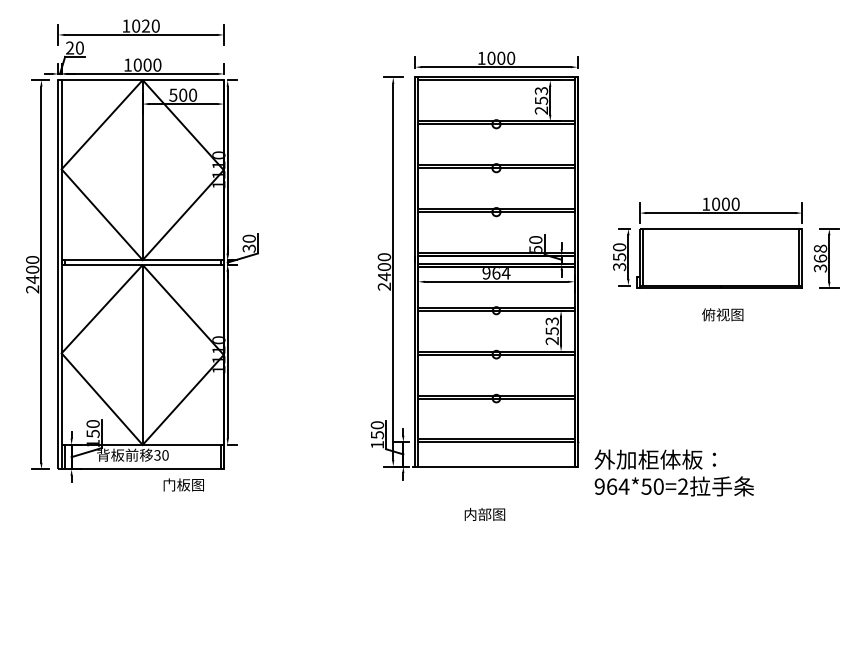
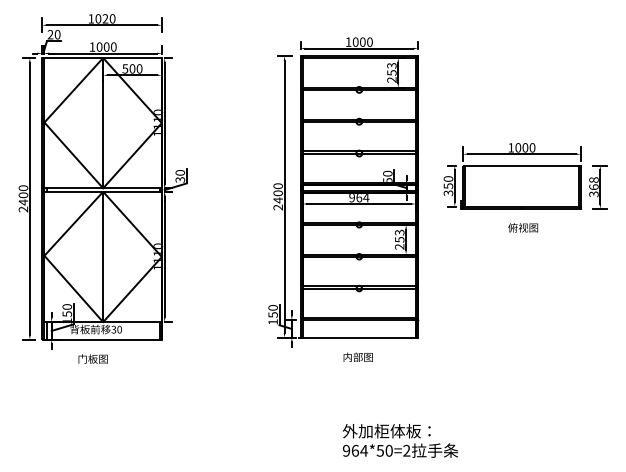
text: (673, 472) -> (399, 440), moved
text: (183, 484) -> (92, 358), moved
text: (484, 513) -> (357, 356), moved

